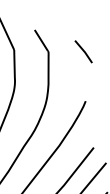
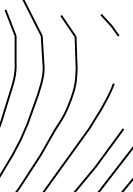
line: (83, 52) -> (109, 25), moved

